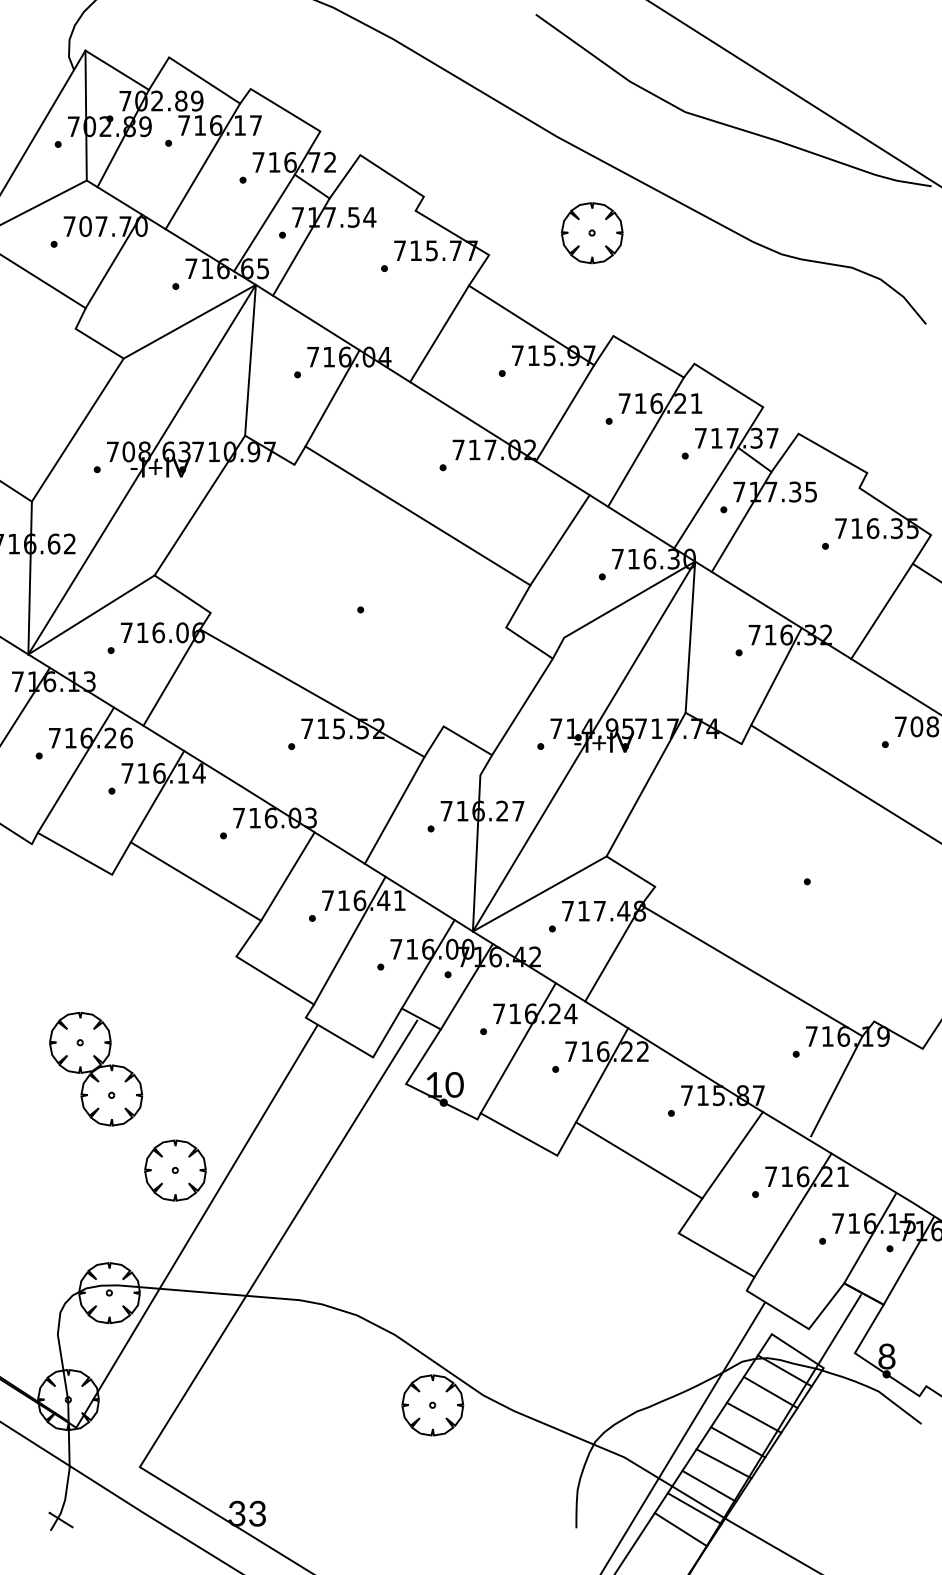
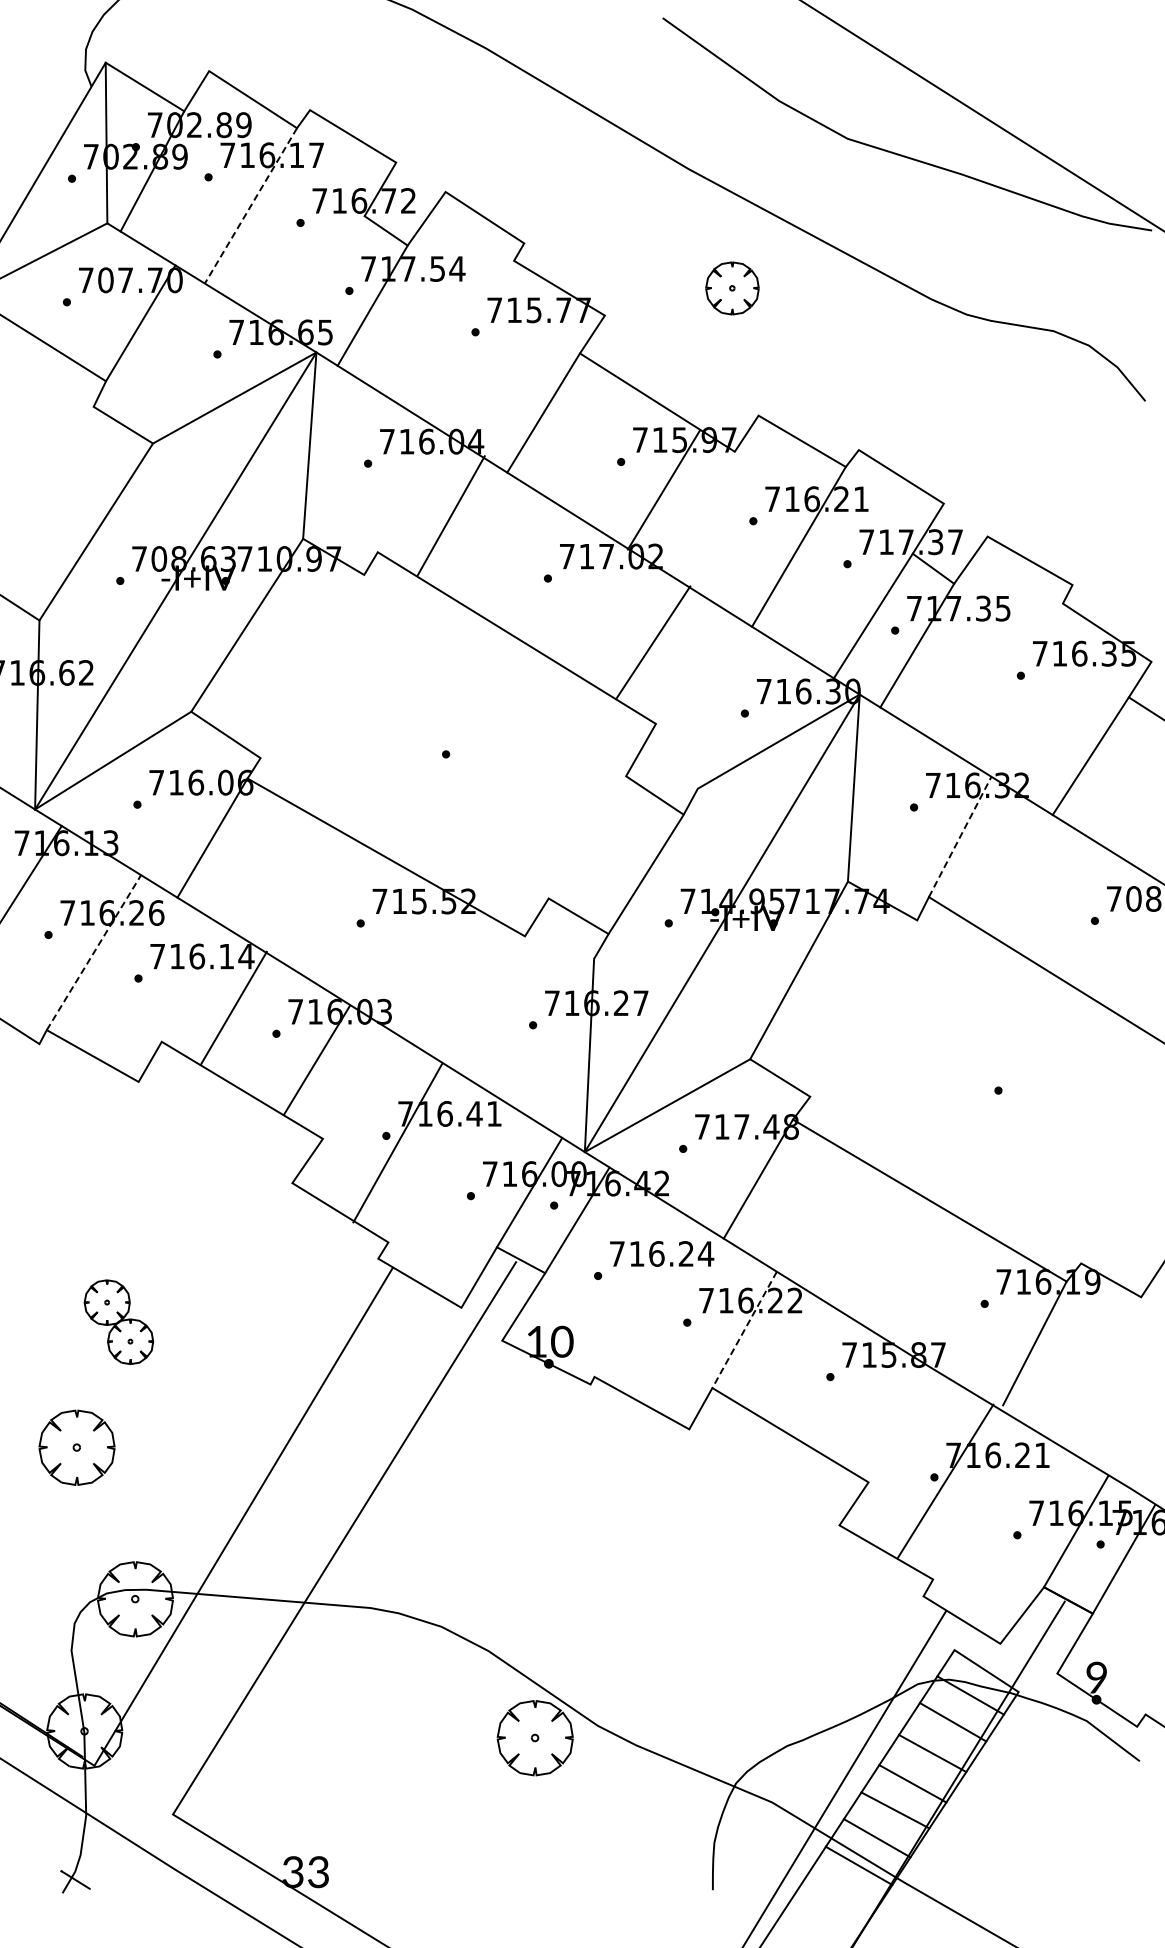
line: (202, 166) -> (250, 206), solid -> dashed
line: (263, 222) -> (326, 275), removed
part: (592, 233) -> (732, 288), size x0.7
line: (331, 398) -> (450, 515), moved
line: (564, 412) -> (663, 489), moved
line: (559, 539) -> (653, 641), moved
line: (776, 676) -> (960, 836), solid -> dashed
line: (75, 770) -> (93, 952), solid -> dashed
line: (157, 795) -> (233, 1007), moved
line: (394, 810) -> (488, 1002), removed
line: (287, 876) -> (316, 1059), moved
line: (349, 940) -> (397, 1143), moved
line: (517, 1048) -> (640, 1296), removed
part: (95, 1068) -> (118, 1321), size x0.6
line: (601, 1075) -> (744, 1330), solid -> dashed
line: (732, 1155) -> (905, 1428), removed
part: (175, 1170) -> (76, 1447), moved
line: (792, 1214) -> (945, 1480), moved
text: (886, 1357) -> (1096, 1678), 8 -> 9
line: (680, 1529) -> (841, 1891), removed

